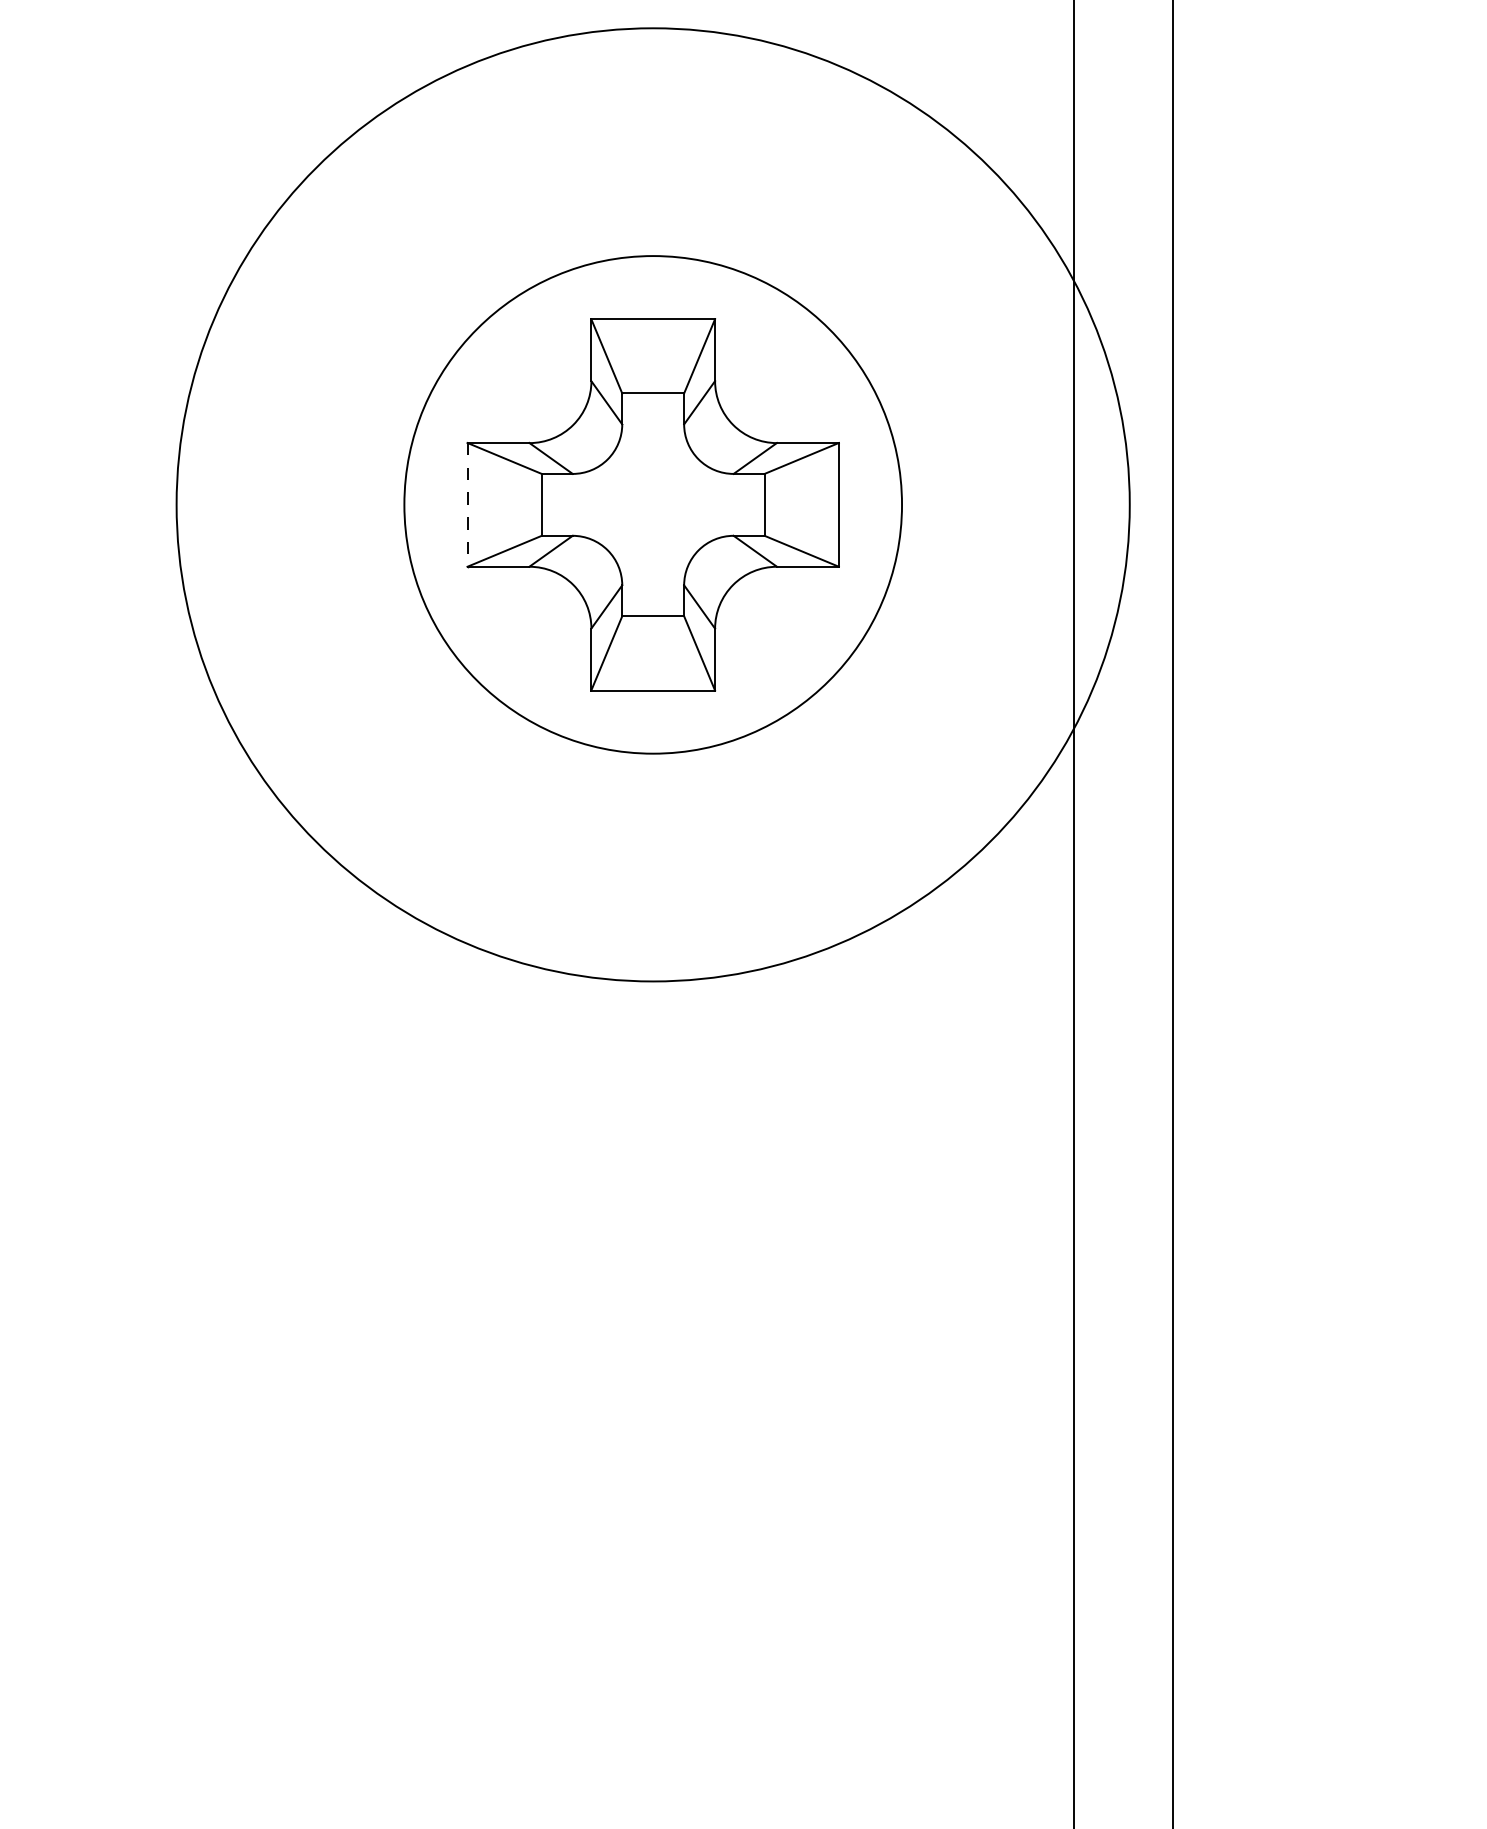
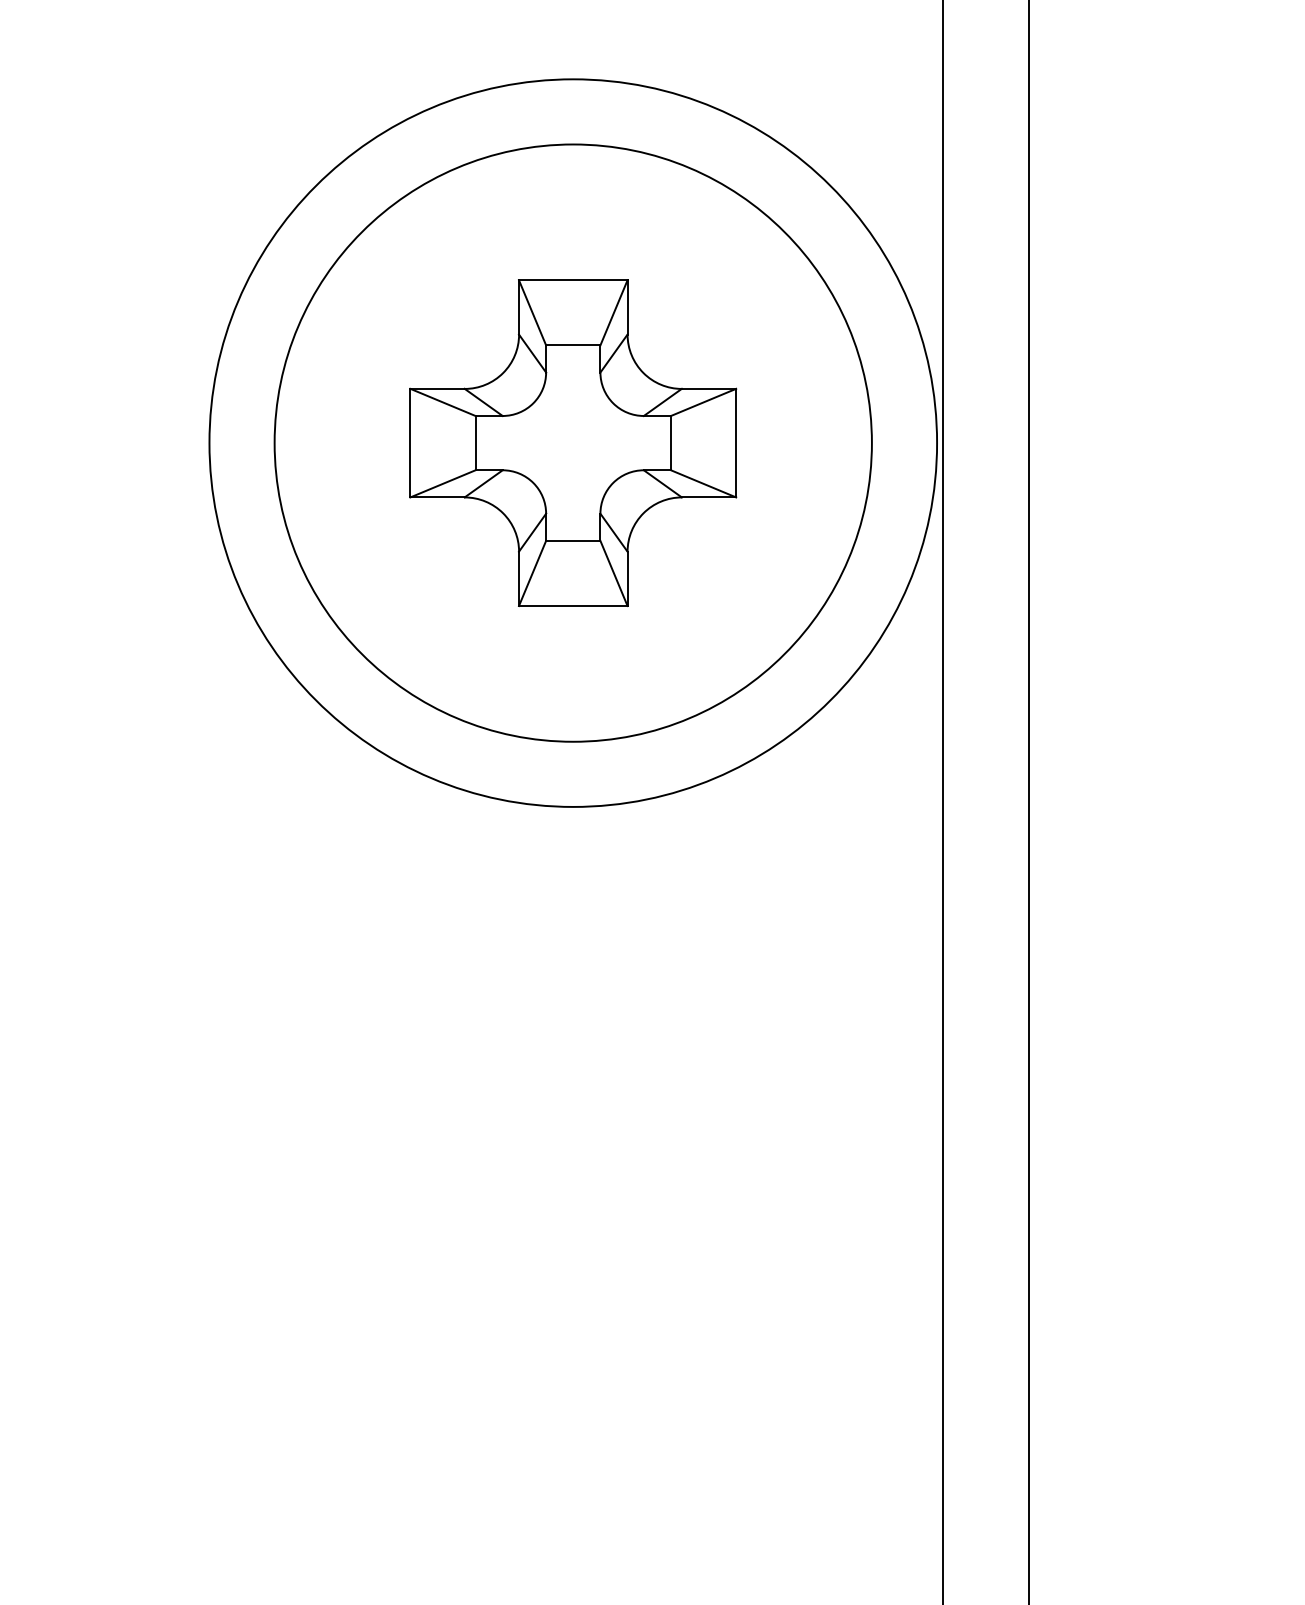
line: (467, 504) -> (410, 442), dashed -> solid
circle: (652, 504) -> (572, 442), size x0.71
circle: (652, 504) -> (572, 442), size x1.67

